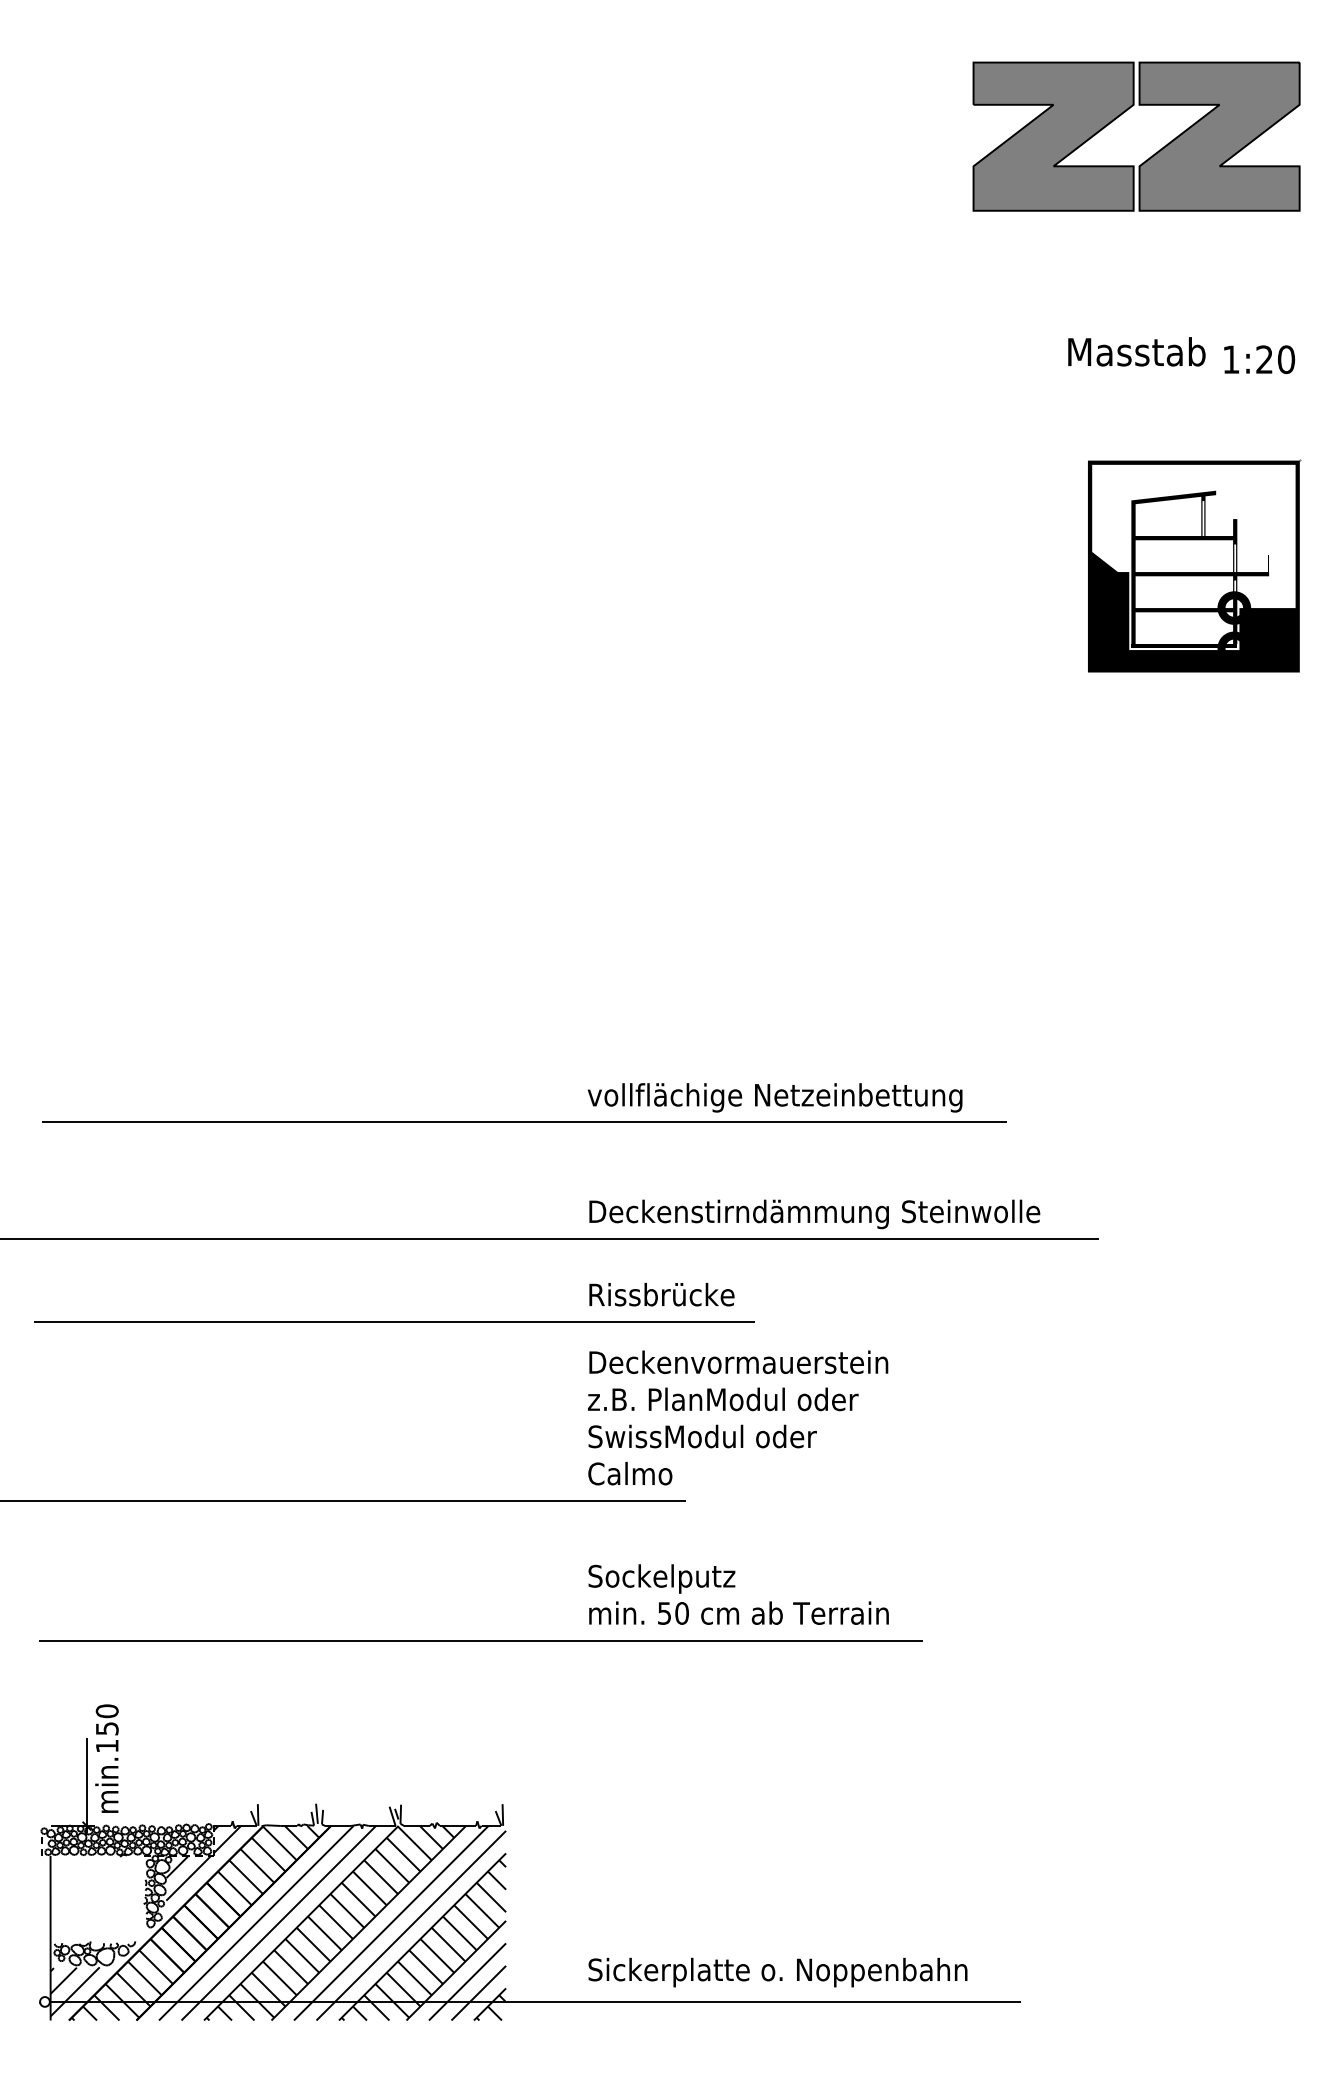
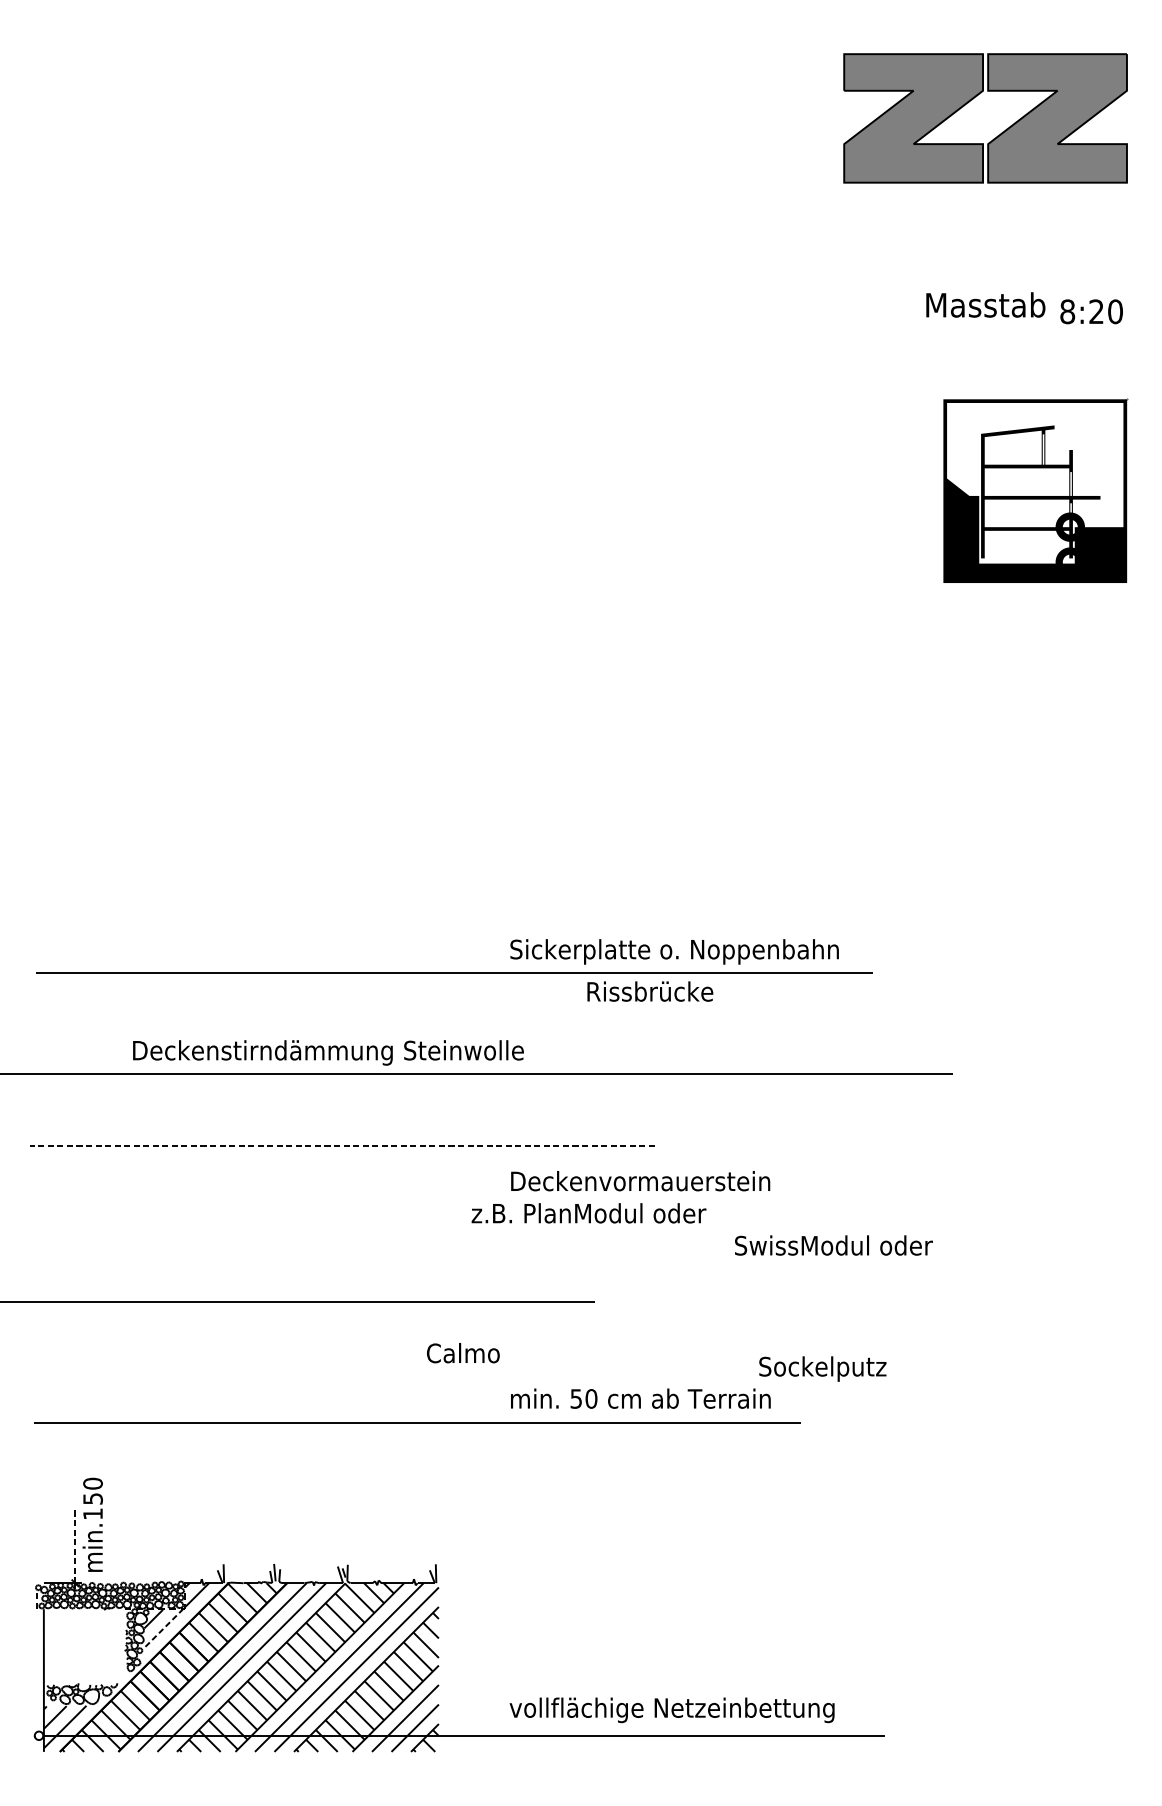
text: (1230, 359) -> (1067, 311), 1:20 -> 8:20
fill: (1184, 646) -> (1027, 560), removed
text: (777, 1097) -> (674, 951), vollflächige Netzeinbettung -> Sickerplatte o. Noppenbahn
text: (814, 1214) -> (328, 1053), moved
text: (661, 1294) -> (649, 991), moved
line: (394, 1322) -> (342, 1146), solid -> dashed
text: (723, 1399) -> (589, 1213), moved
text: (702, 1436) -> (833, 1245), moved
text: (630, 1473) -> (463, 1353), moved
text: (661, 1578) -> (822, 1368), moved
line: (86, 1781) -> (75, 1544), solid -> dashed
line: (188, 1878) -> (163, 1628), solid -> dashed
text: (777, 1972) -> (674, 1710), Sickerplatte o. Noppenbahn -> vollflächige Netzeinbettung

